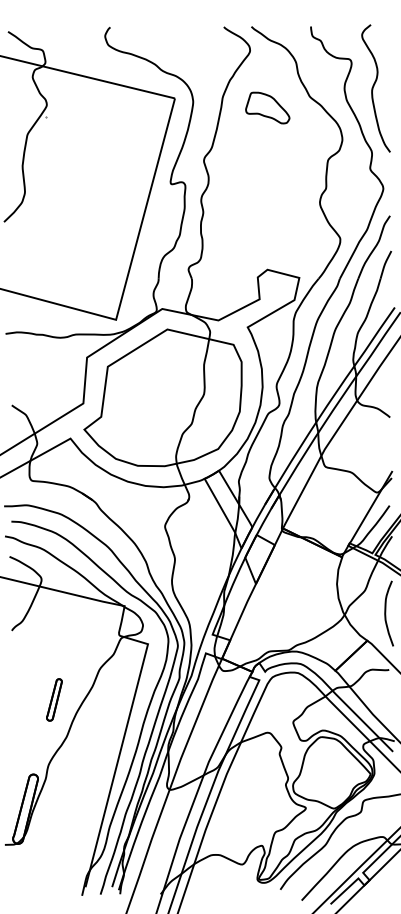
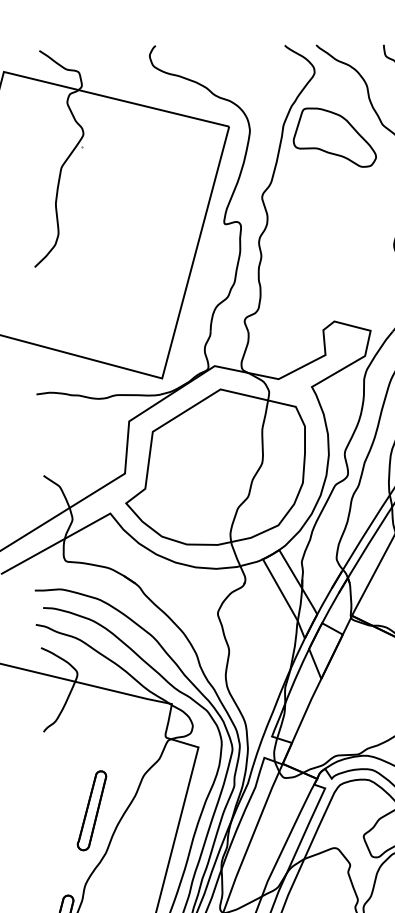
part: (267, 107) -> (334, 136), size x1.67
part: (54, 699) -> (92, 810), size x1.67

